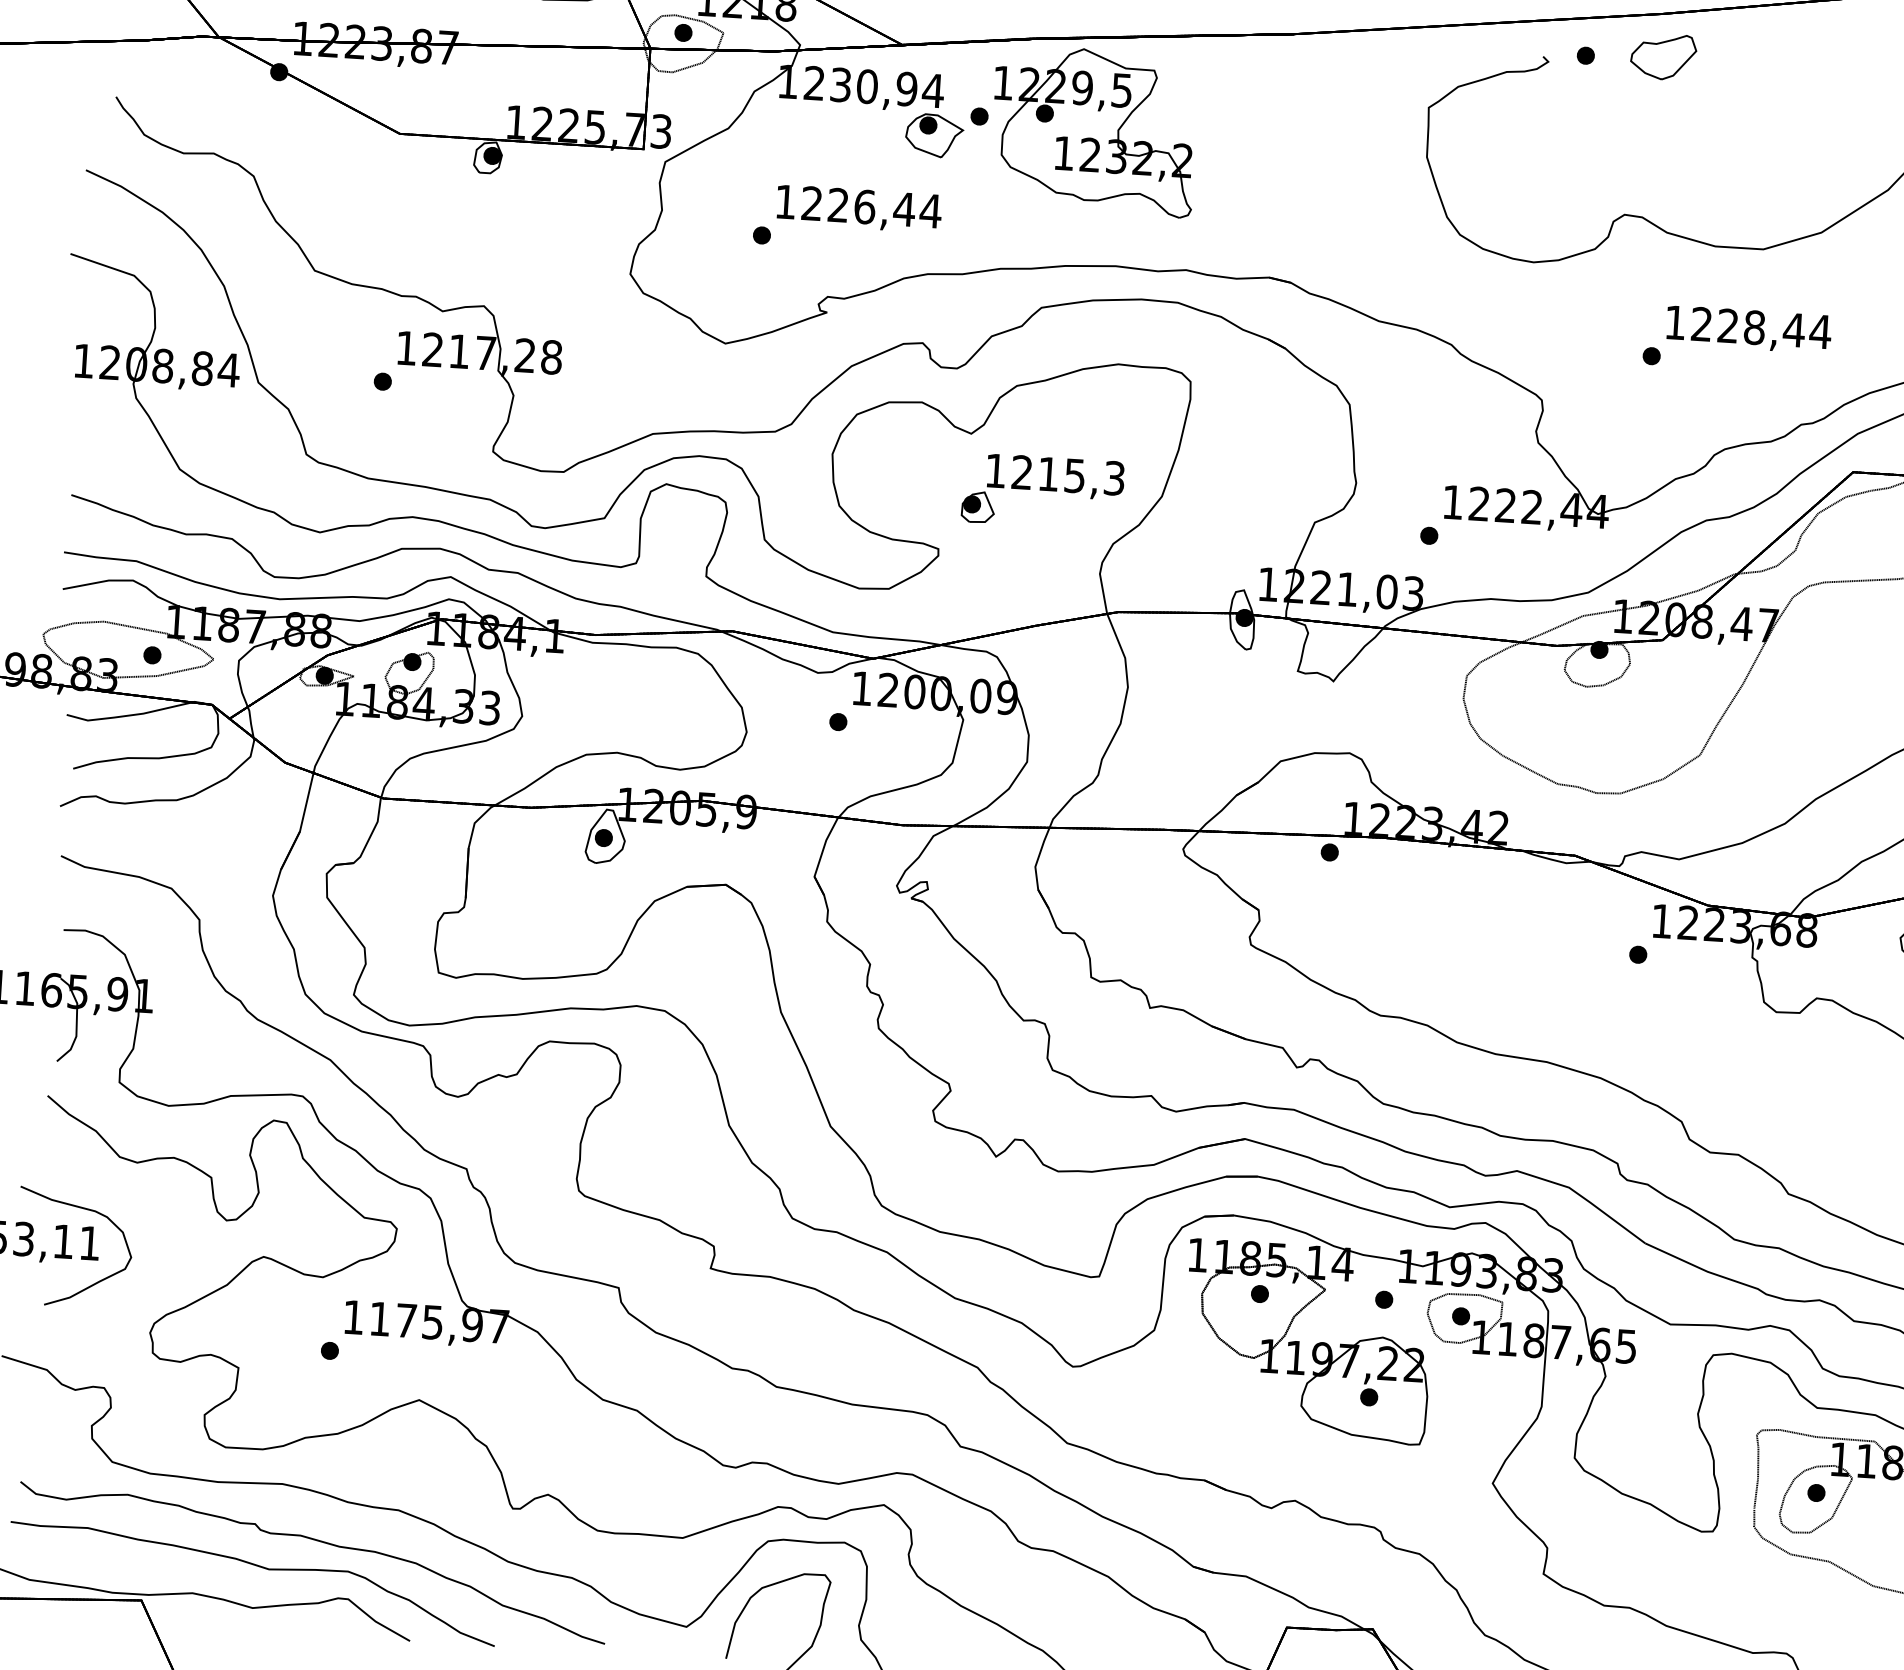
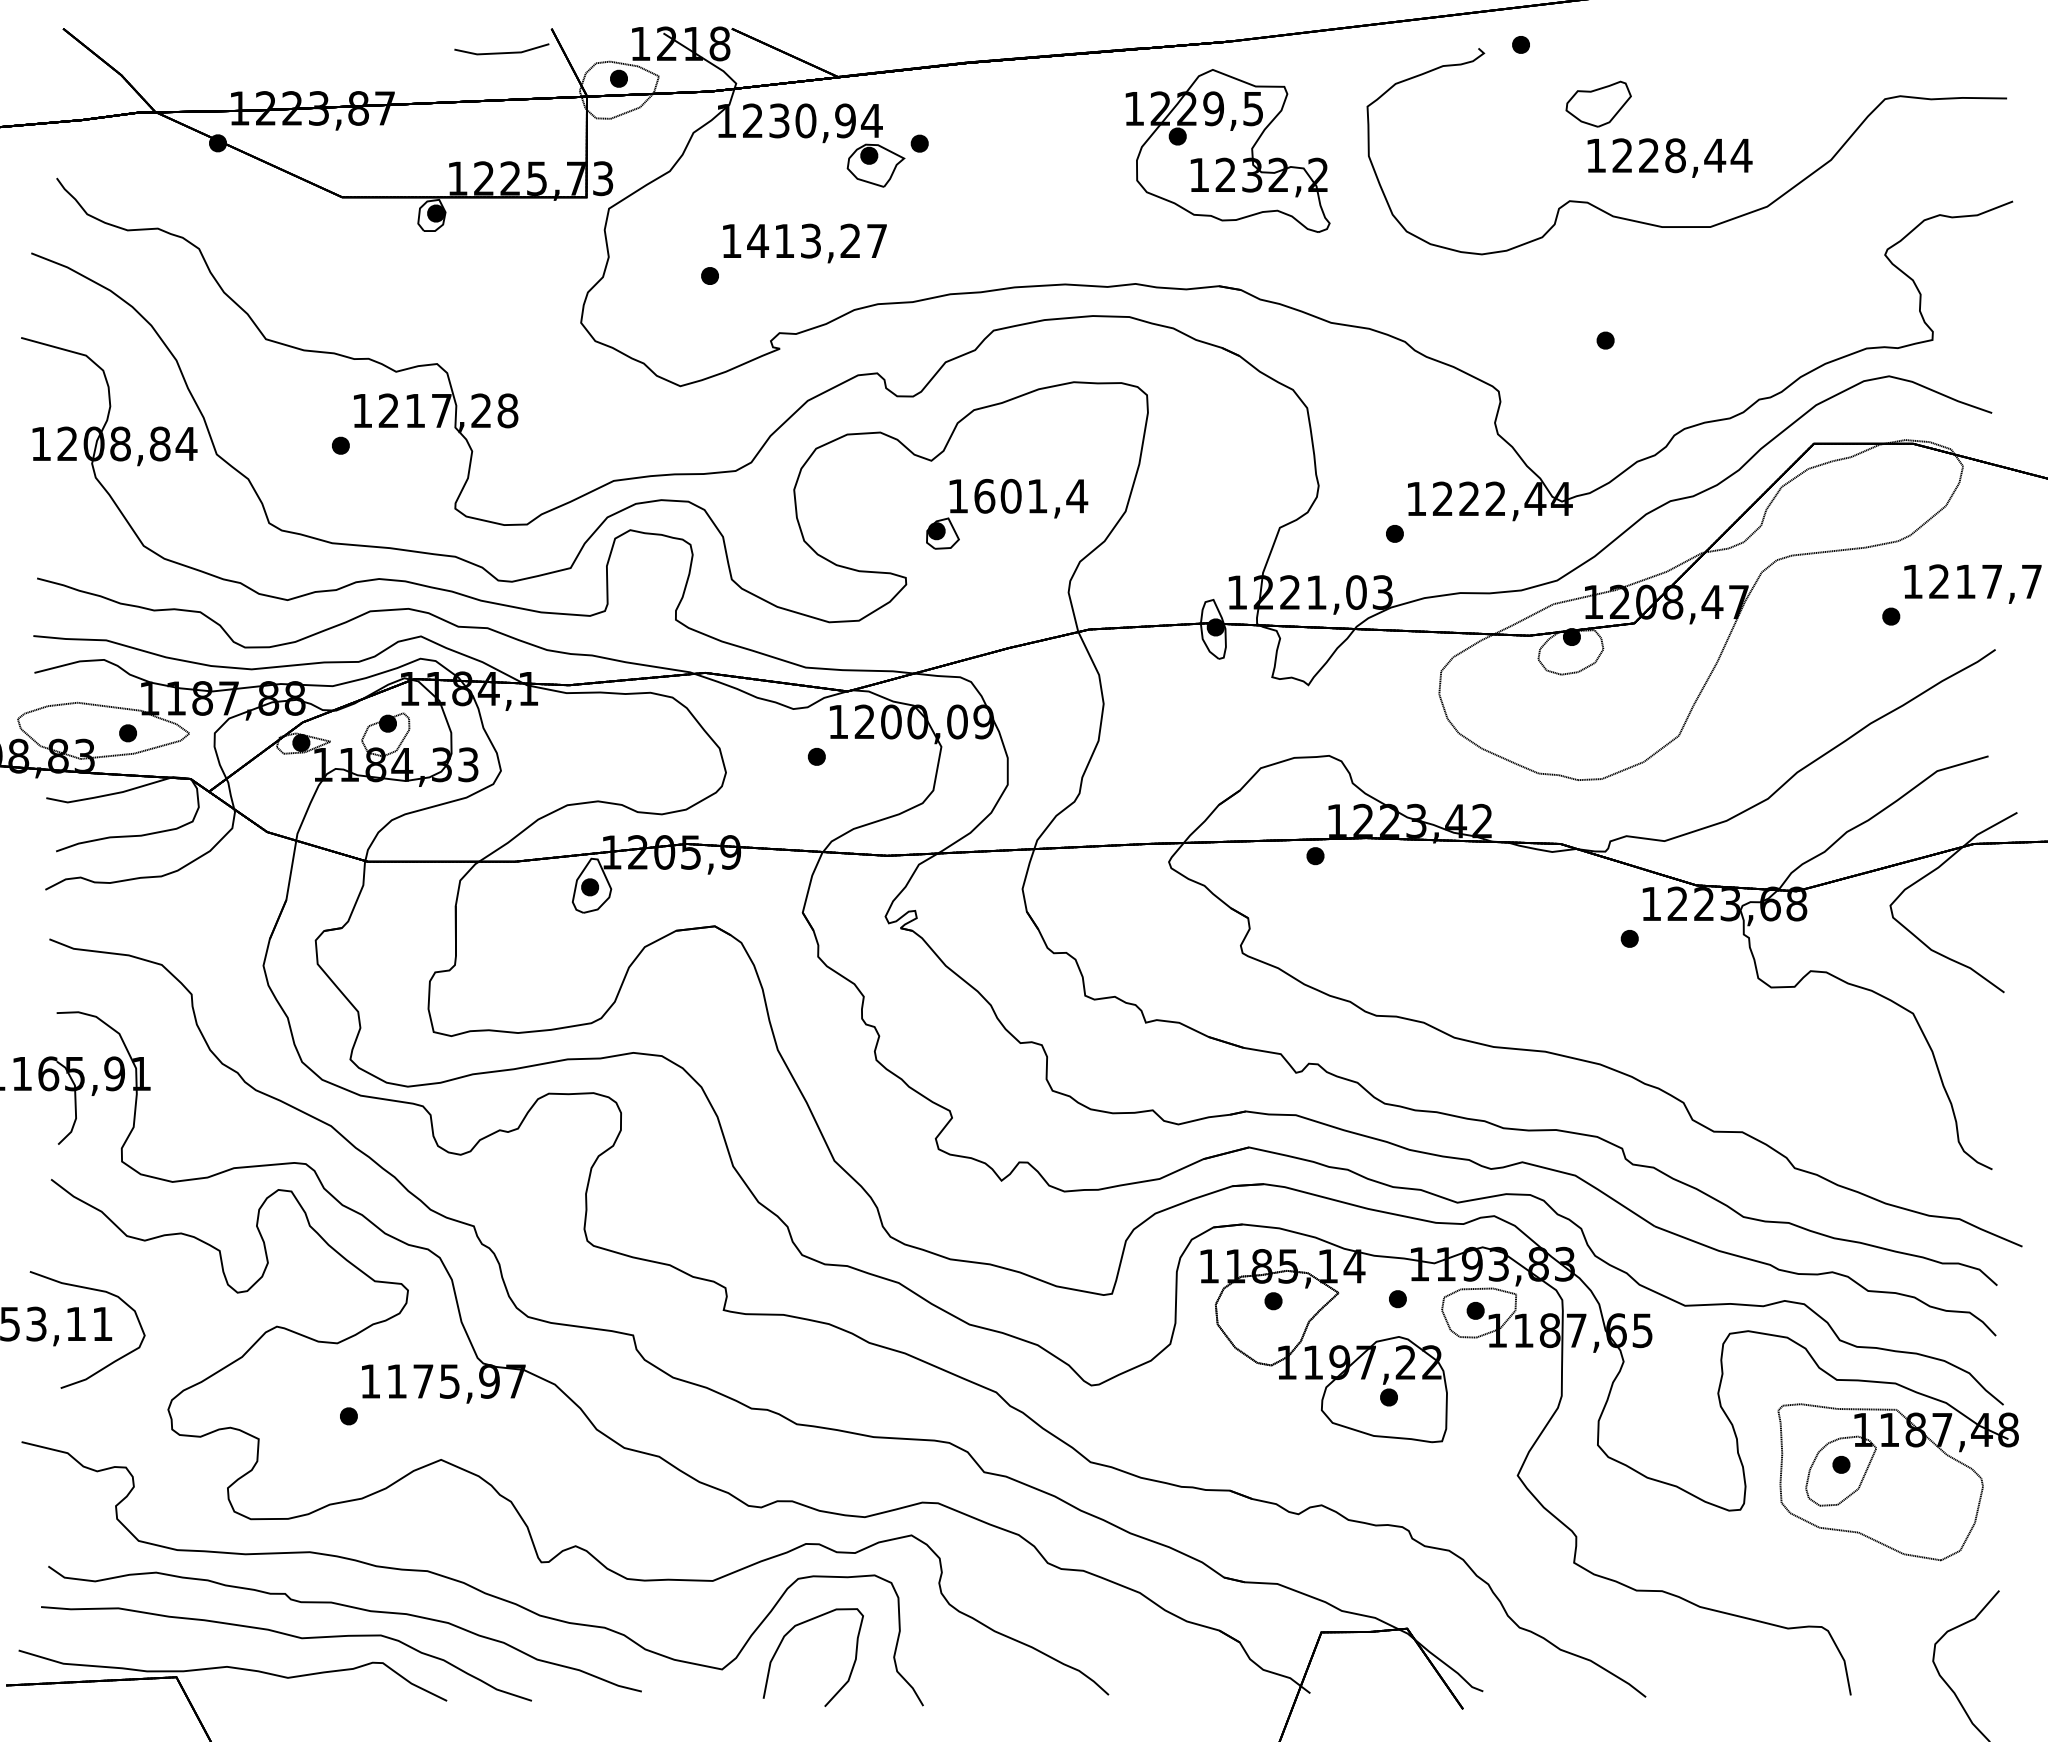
part: (1663, 56) -> (1598, 103), moved
part: (1093, 130) -> (1227, 150), moved
text: (871, 206) -> (817, 240), 1226,44 -> 1413,27
text: (1748, 329) -> (1669, 157), moved
text: (1068, 474) -> (1031, 495), 1215,3 -> 1601,4

